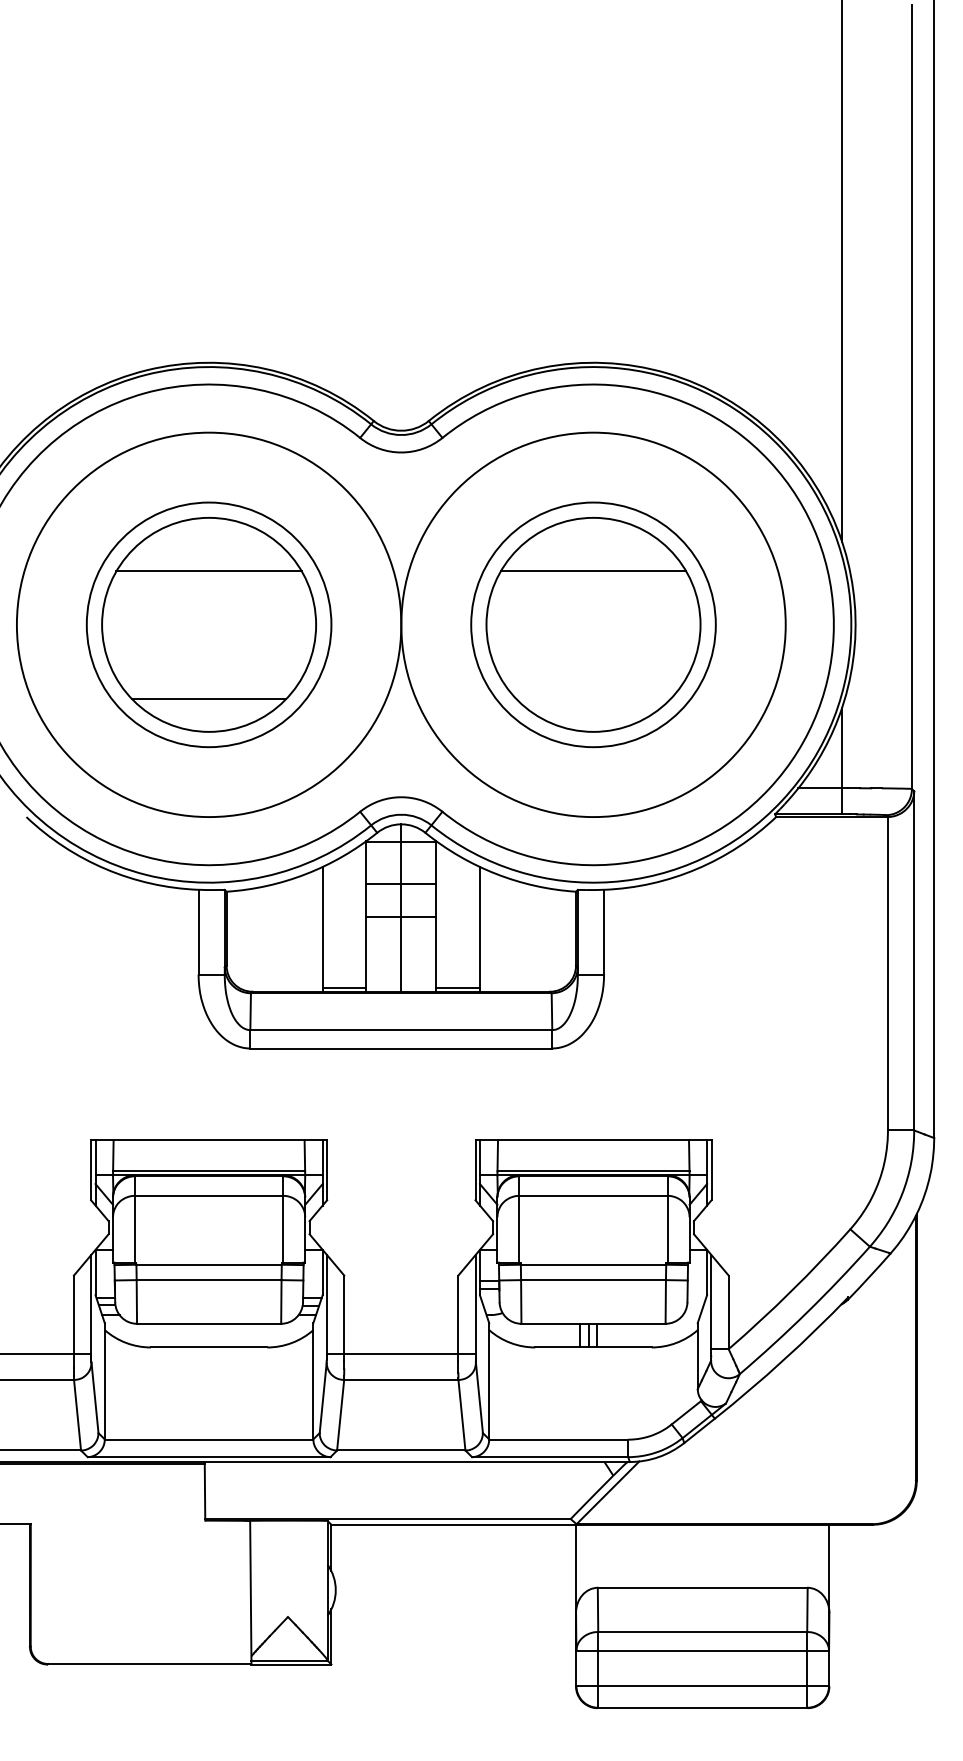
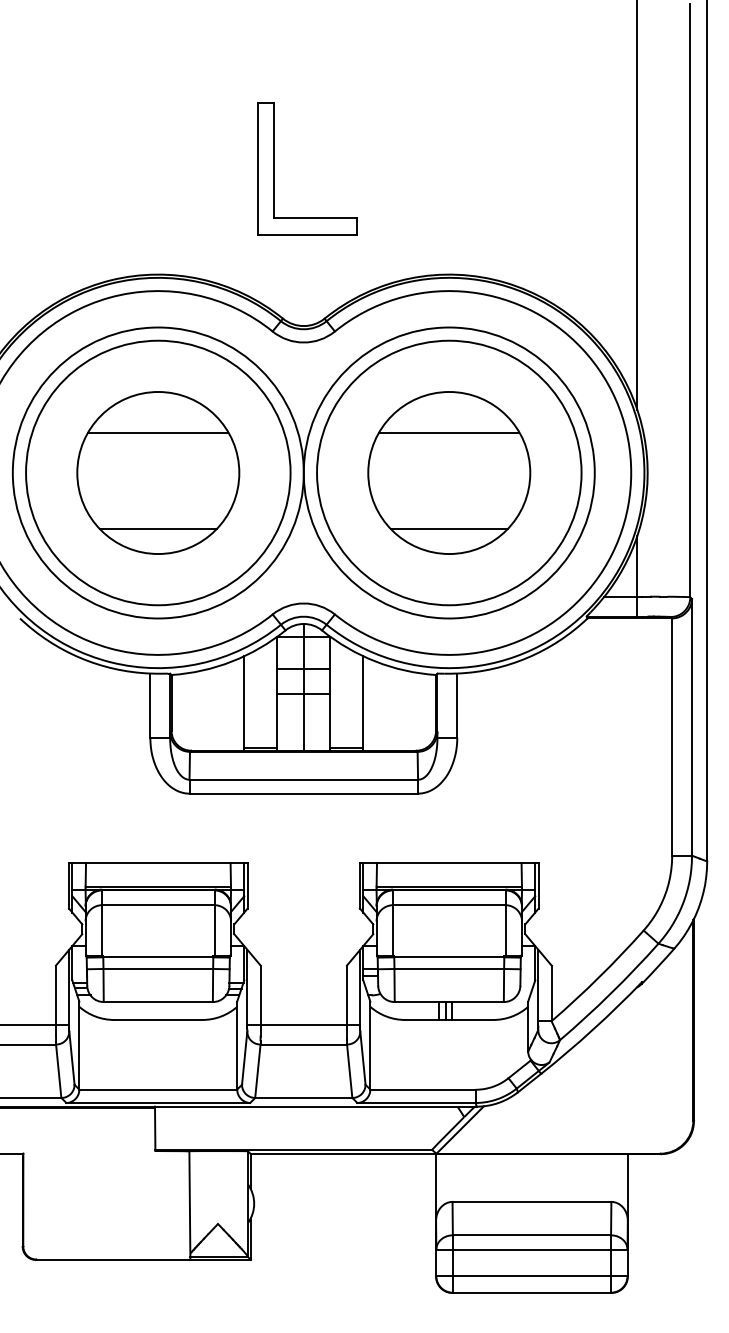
part: (362, 222) -> (274, 168), added
circle: (209, 624) -> (158, 472), size x1.43
circle: (593, 624) -> (449, 472), size x1.43
line: (593, 699) -> (449, 529), added

